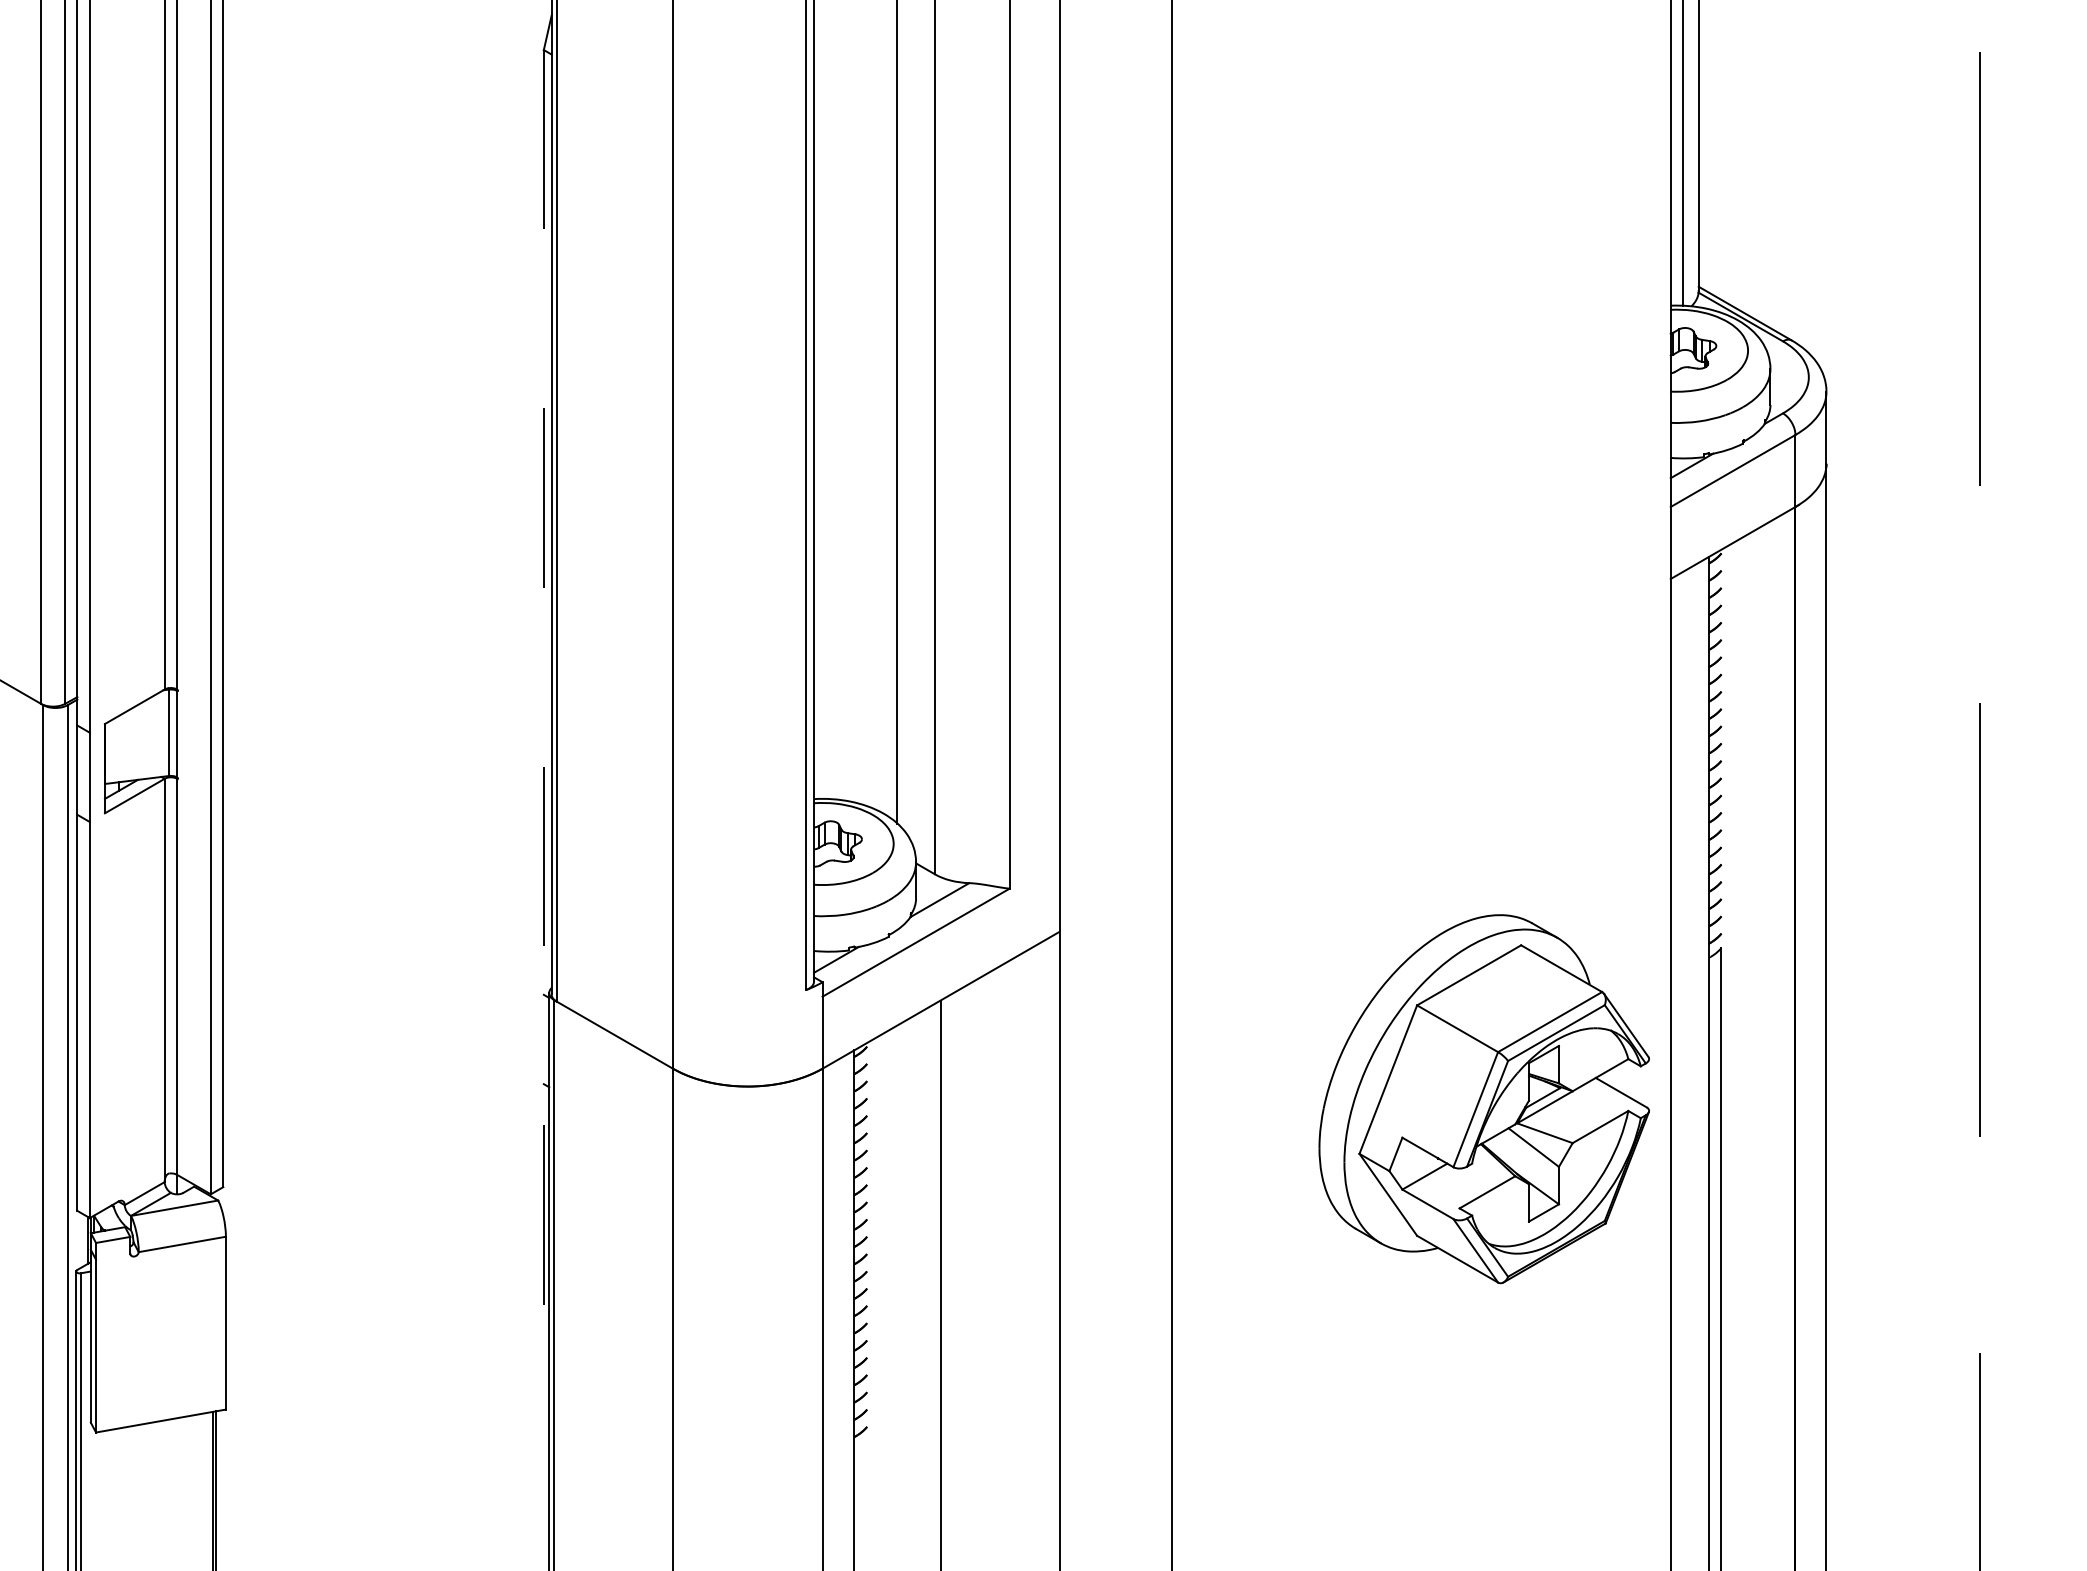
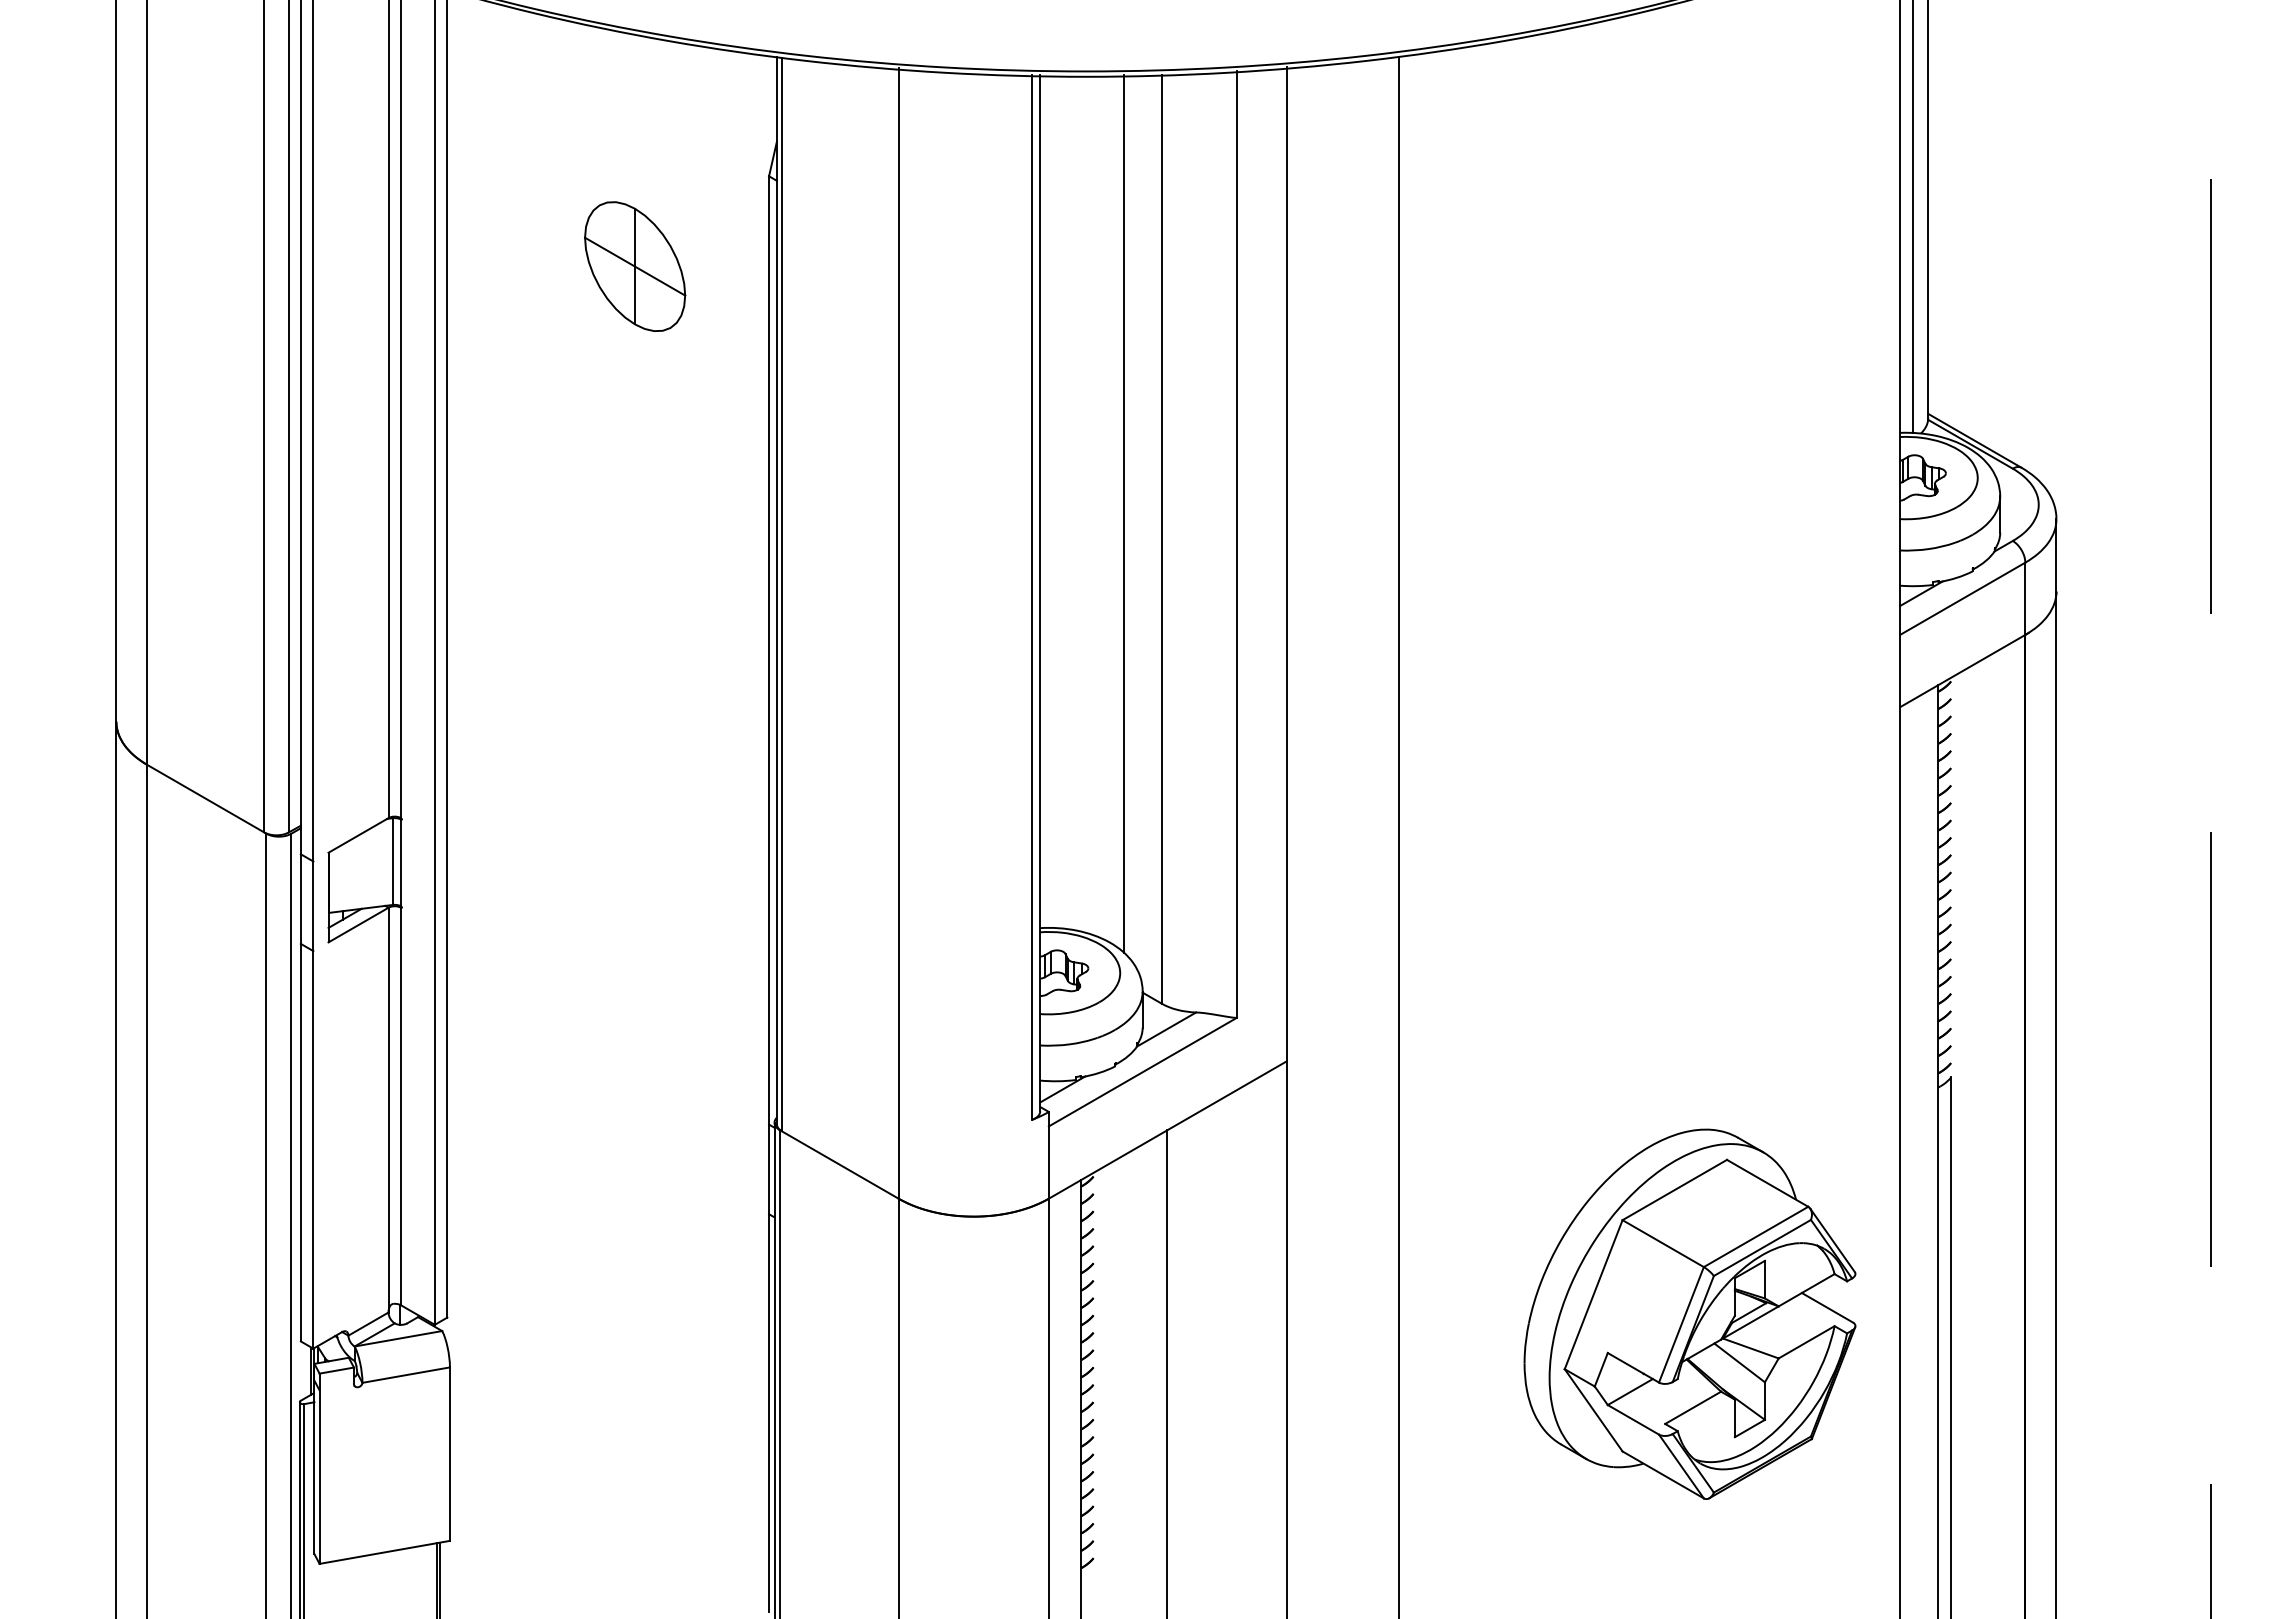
part: (410, 139) -> (635, 266), added
line: (544, 765) -> (769, 894), dashed -> solid
part: (1483, 1098) -> (1689, 1313), moved

